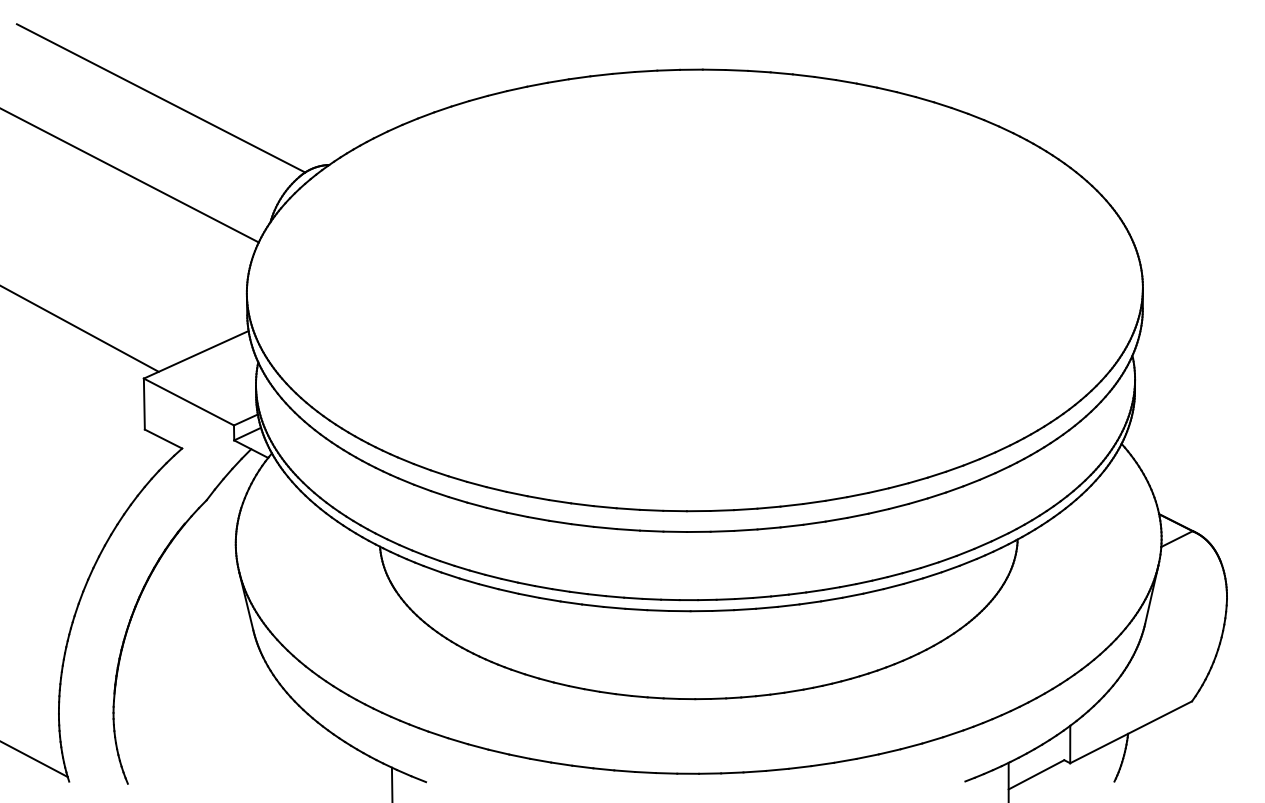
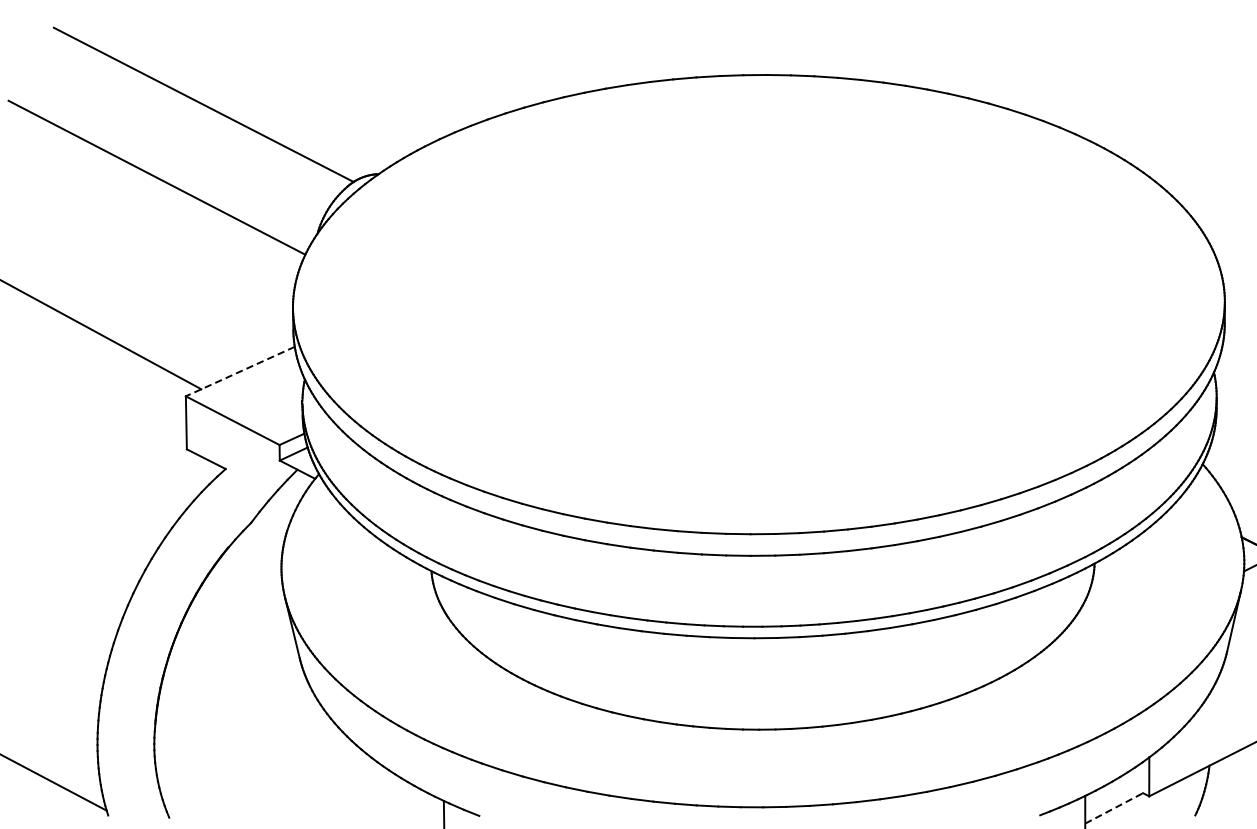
line: (196, 354) -> (240, 371), solid -> dashed
line: (1036, 774) -> (1114, 808), solid -> dashed

